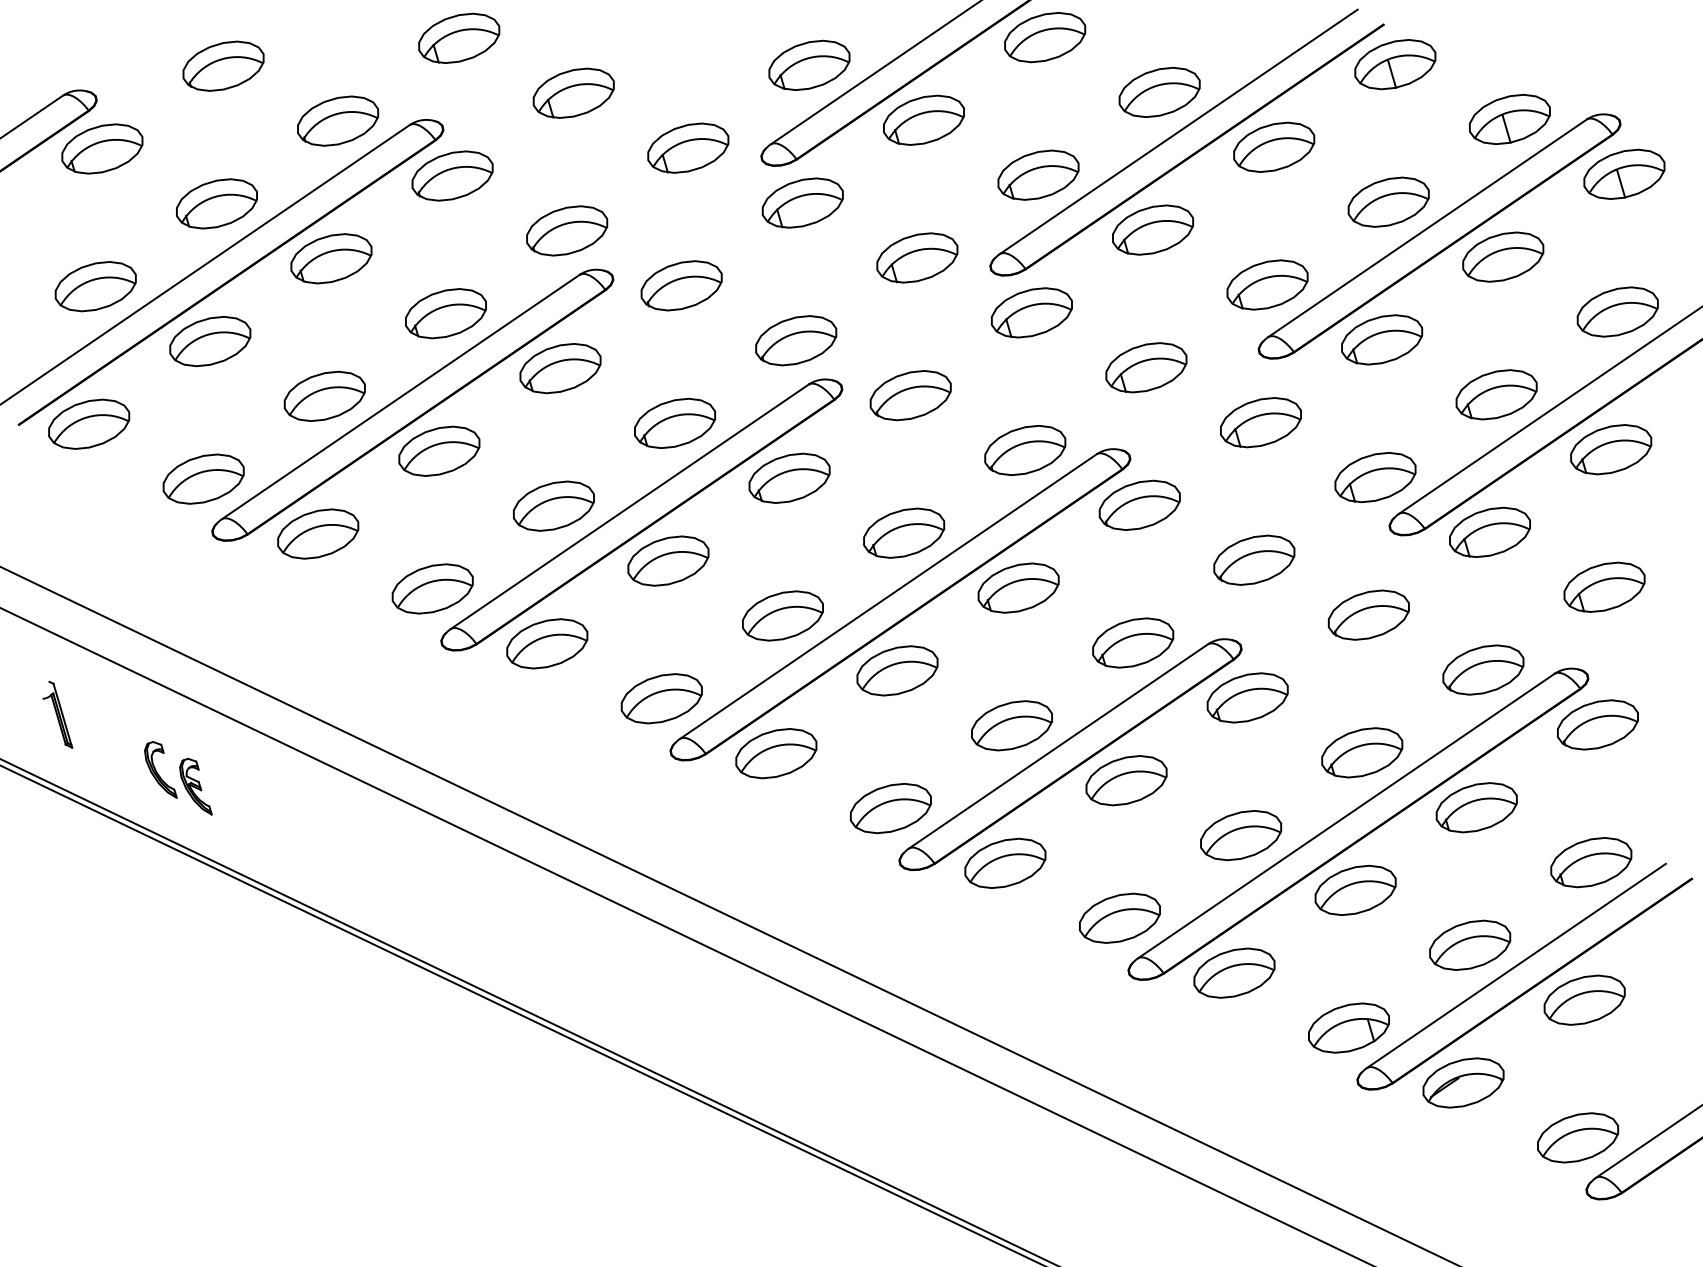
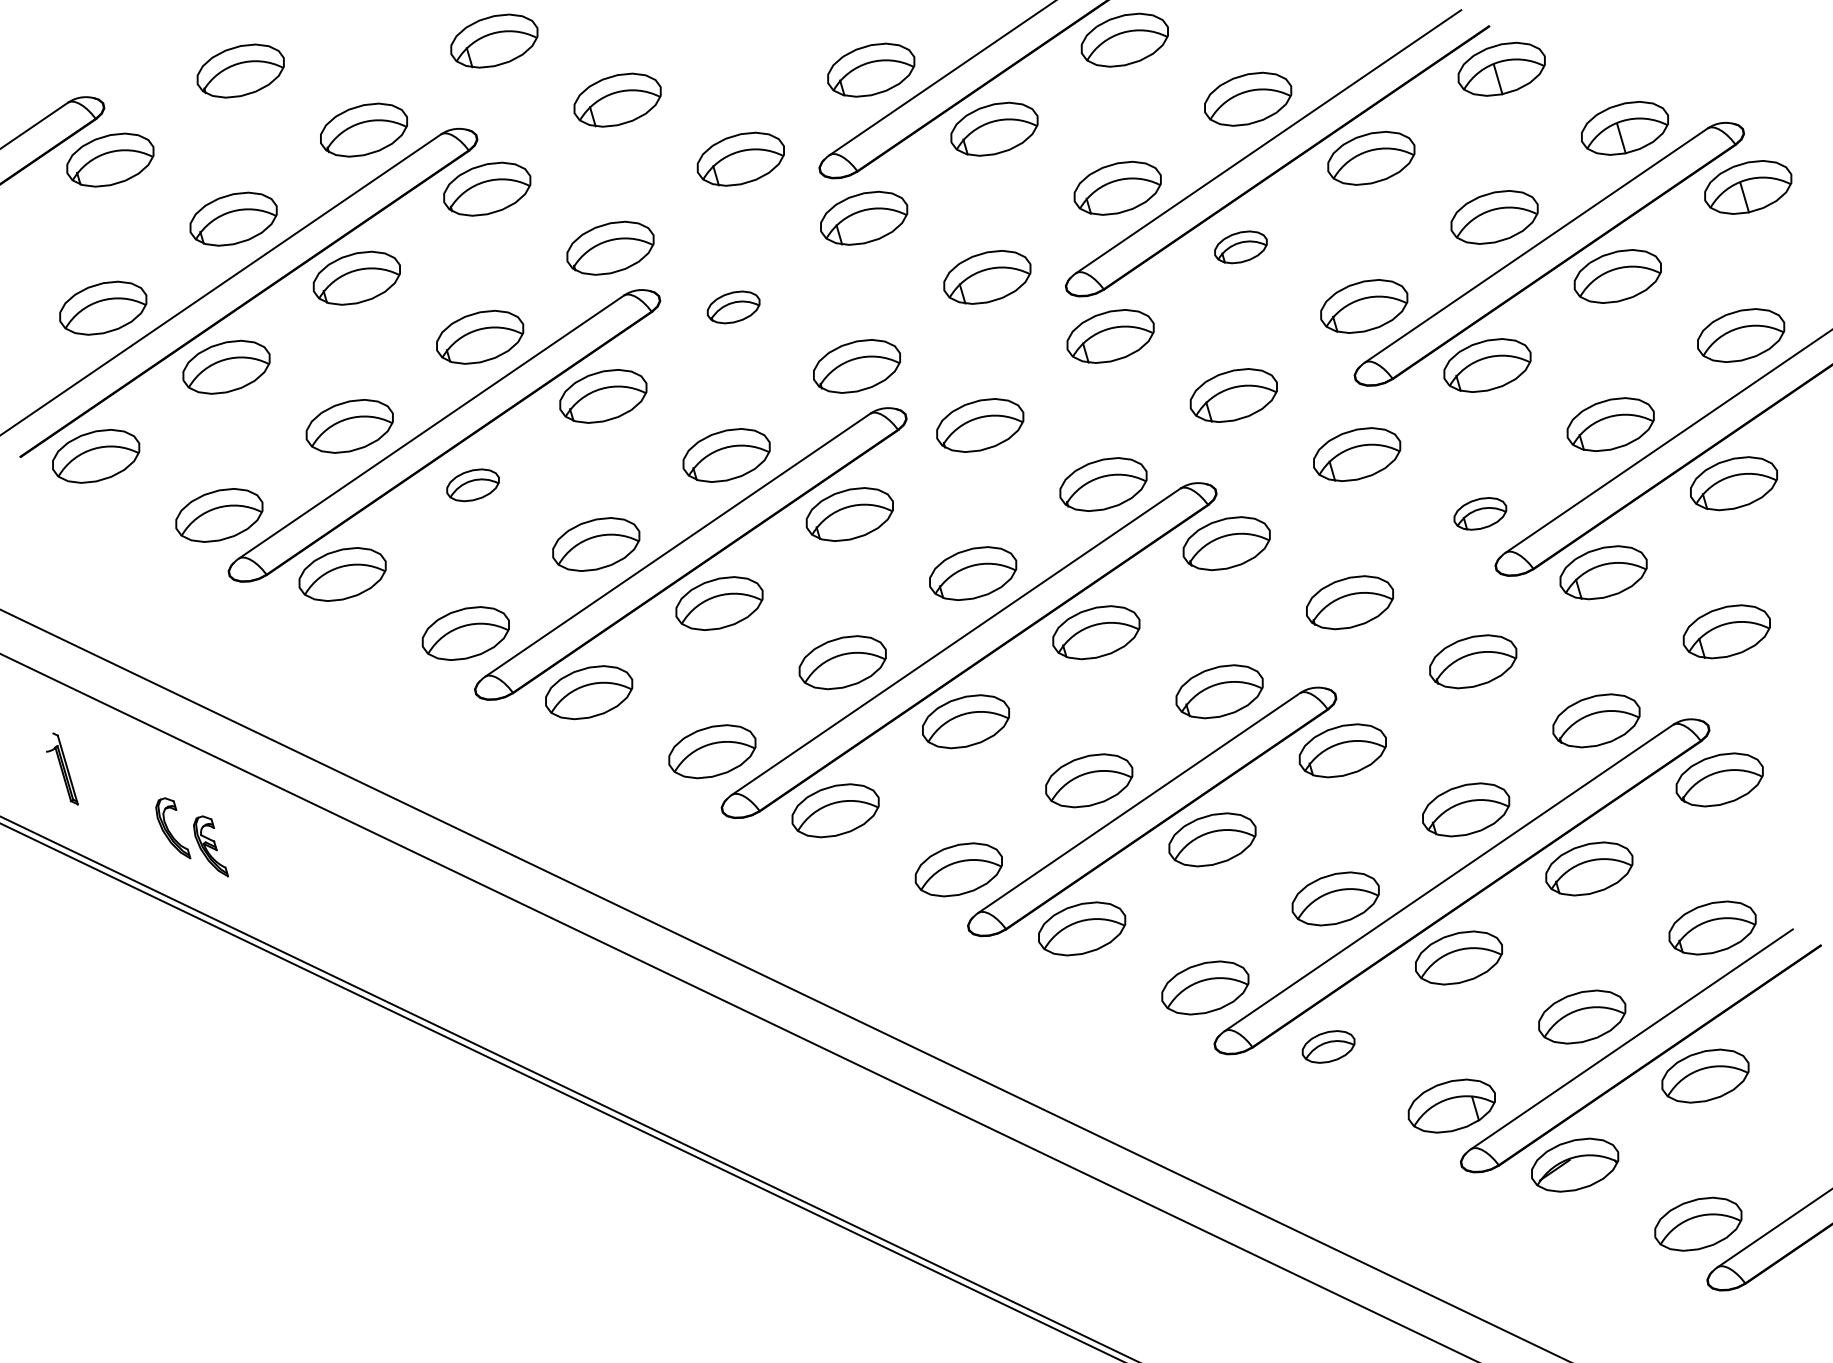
part: (1152, 229) -> (1240, 246), size x0.6
part: (681, 285) -> (733, 307), size x0.6
part: (439, 450) -> (473, 484), size x0.6
part: (1375, 477) -> (1480, 513), size x0.6
part: (1234, 972) -> (1328, 1046), size x0.6

